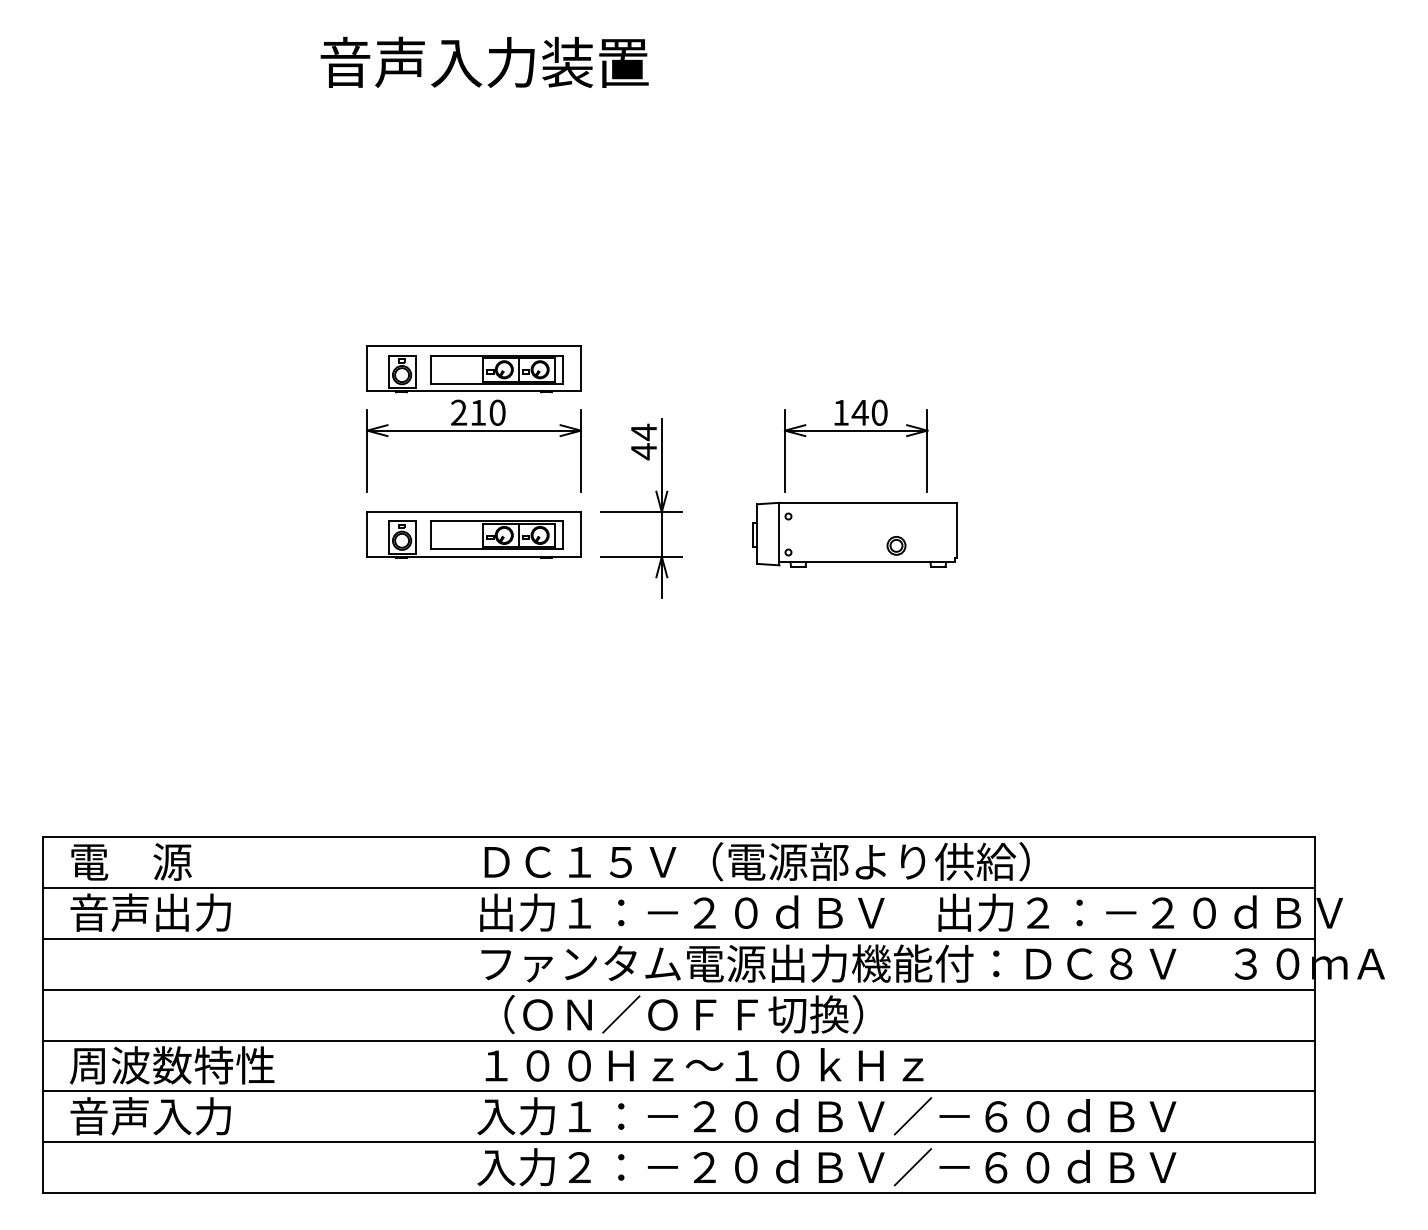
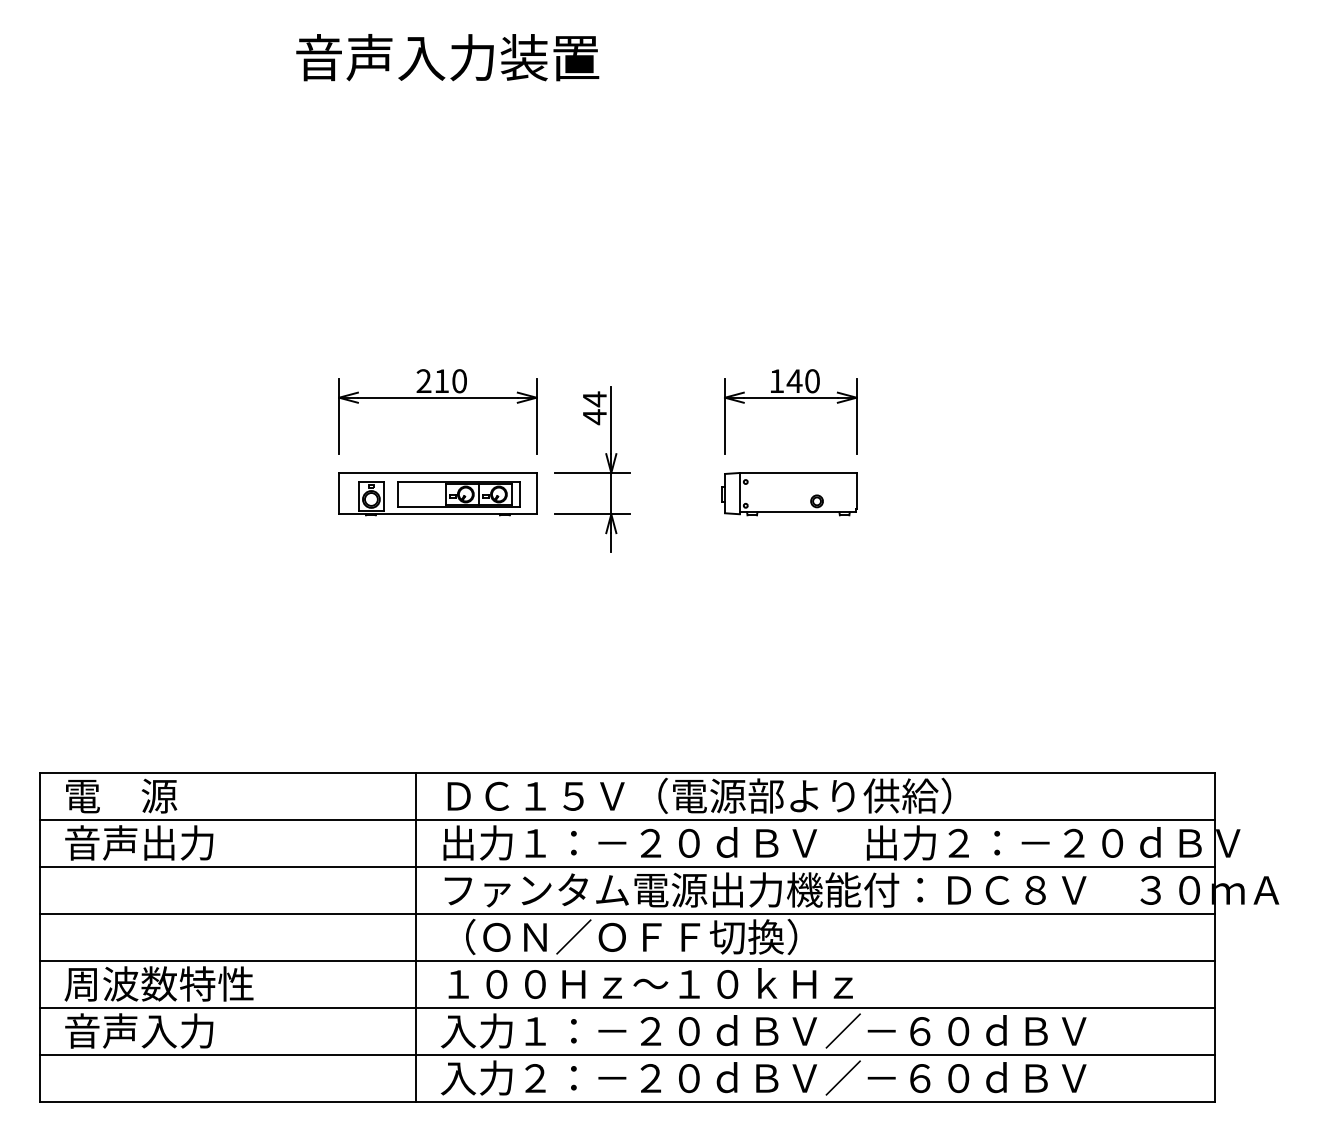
part: (473, 369) -> (437, 341), removed
part: (854, 535) -> (789, 494), size x0.71
line: (449, 1015) -> (415, 937), added

